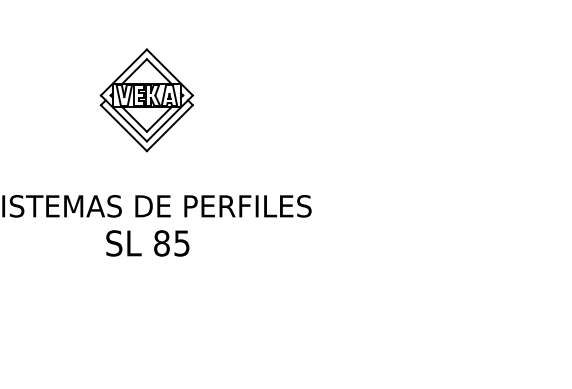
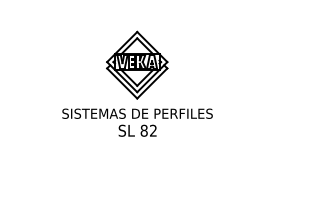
part: (147, 98) -> (137, 64), size x1.43
text: (182, 242) -> (153, 130), 85 -> 82

